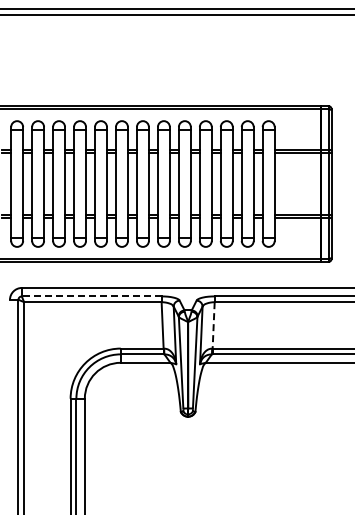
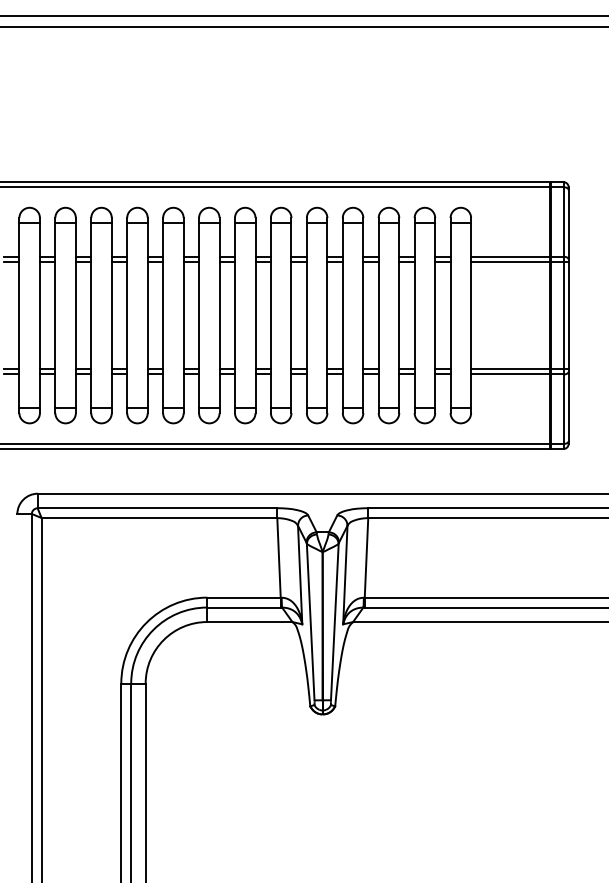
line: (91, 296) -> (157, 508), dashed -> solid
line: (213, 325) -> (366, 558), dashed -> solid

